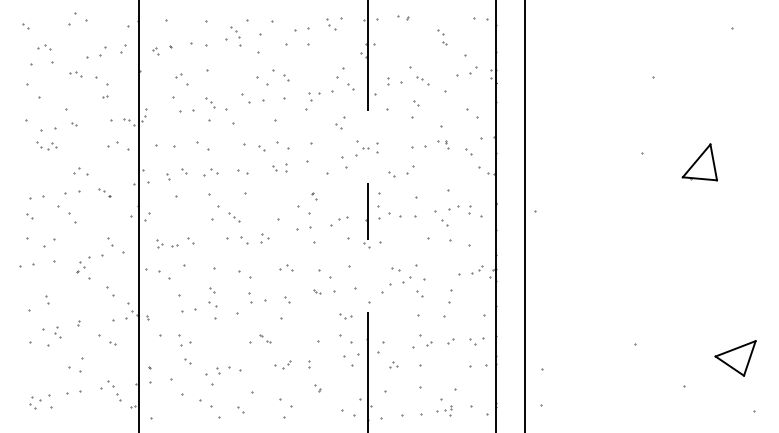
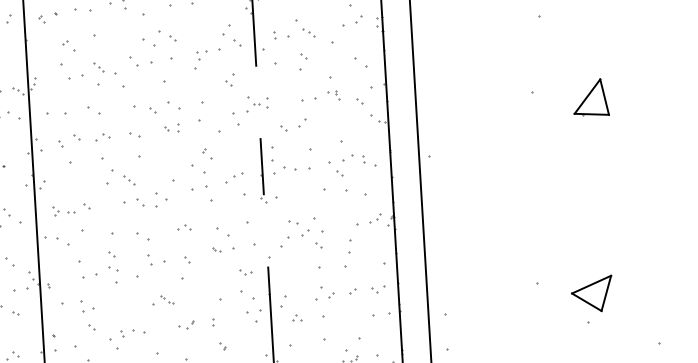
part: (314, 196) -> (208, 154), size x1.6
part: (264, 238) -> (160, 199), size x1.6
part: (735, 358) -> (592, 294), moved

